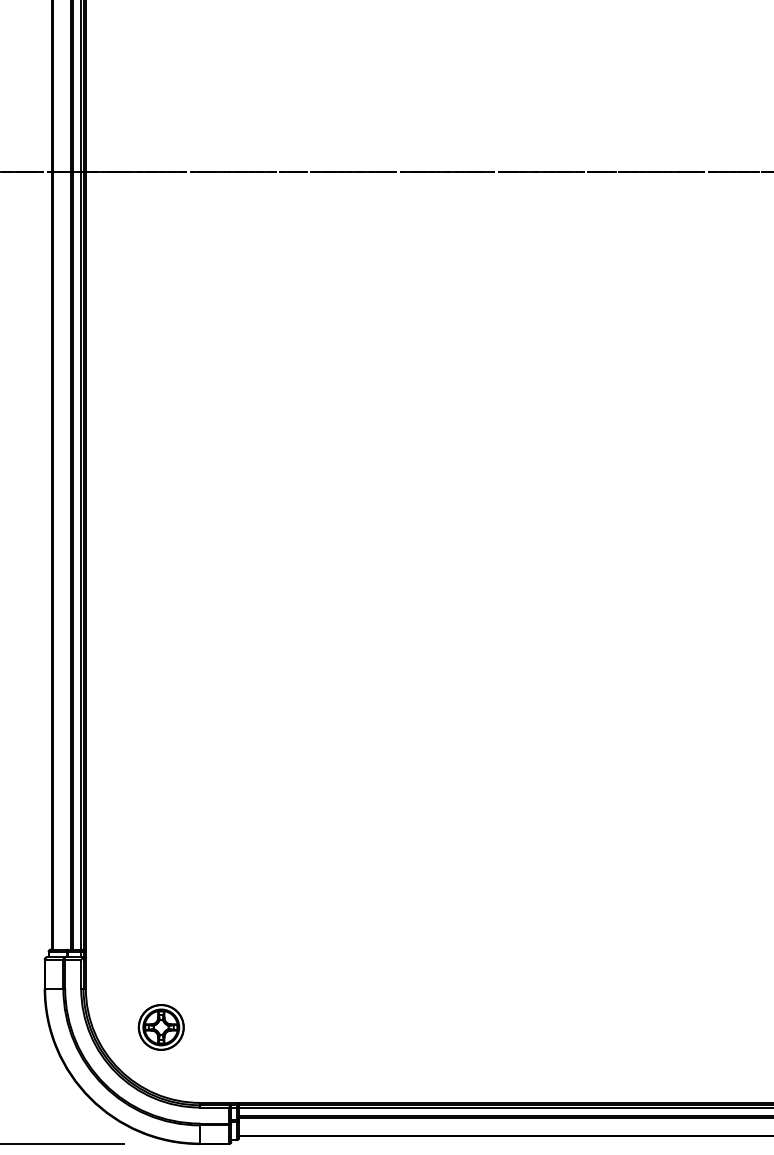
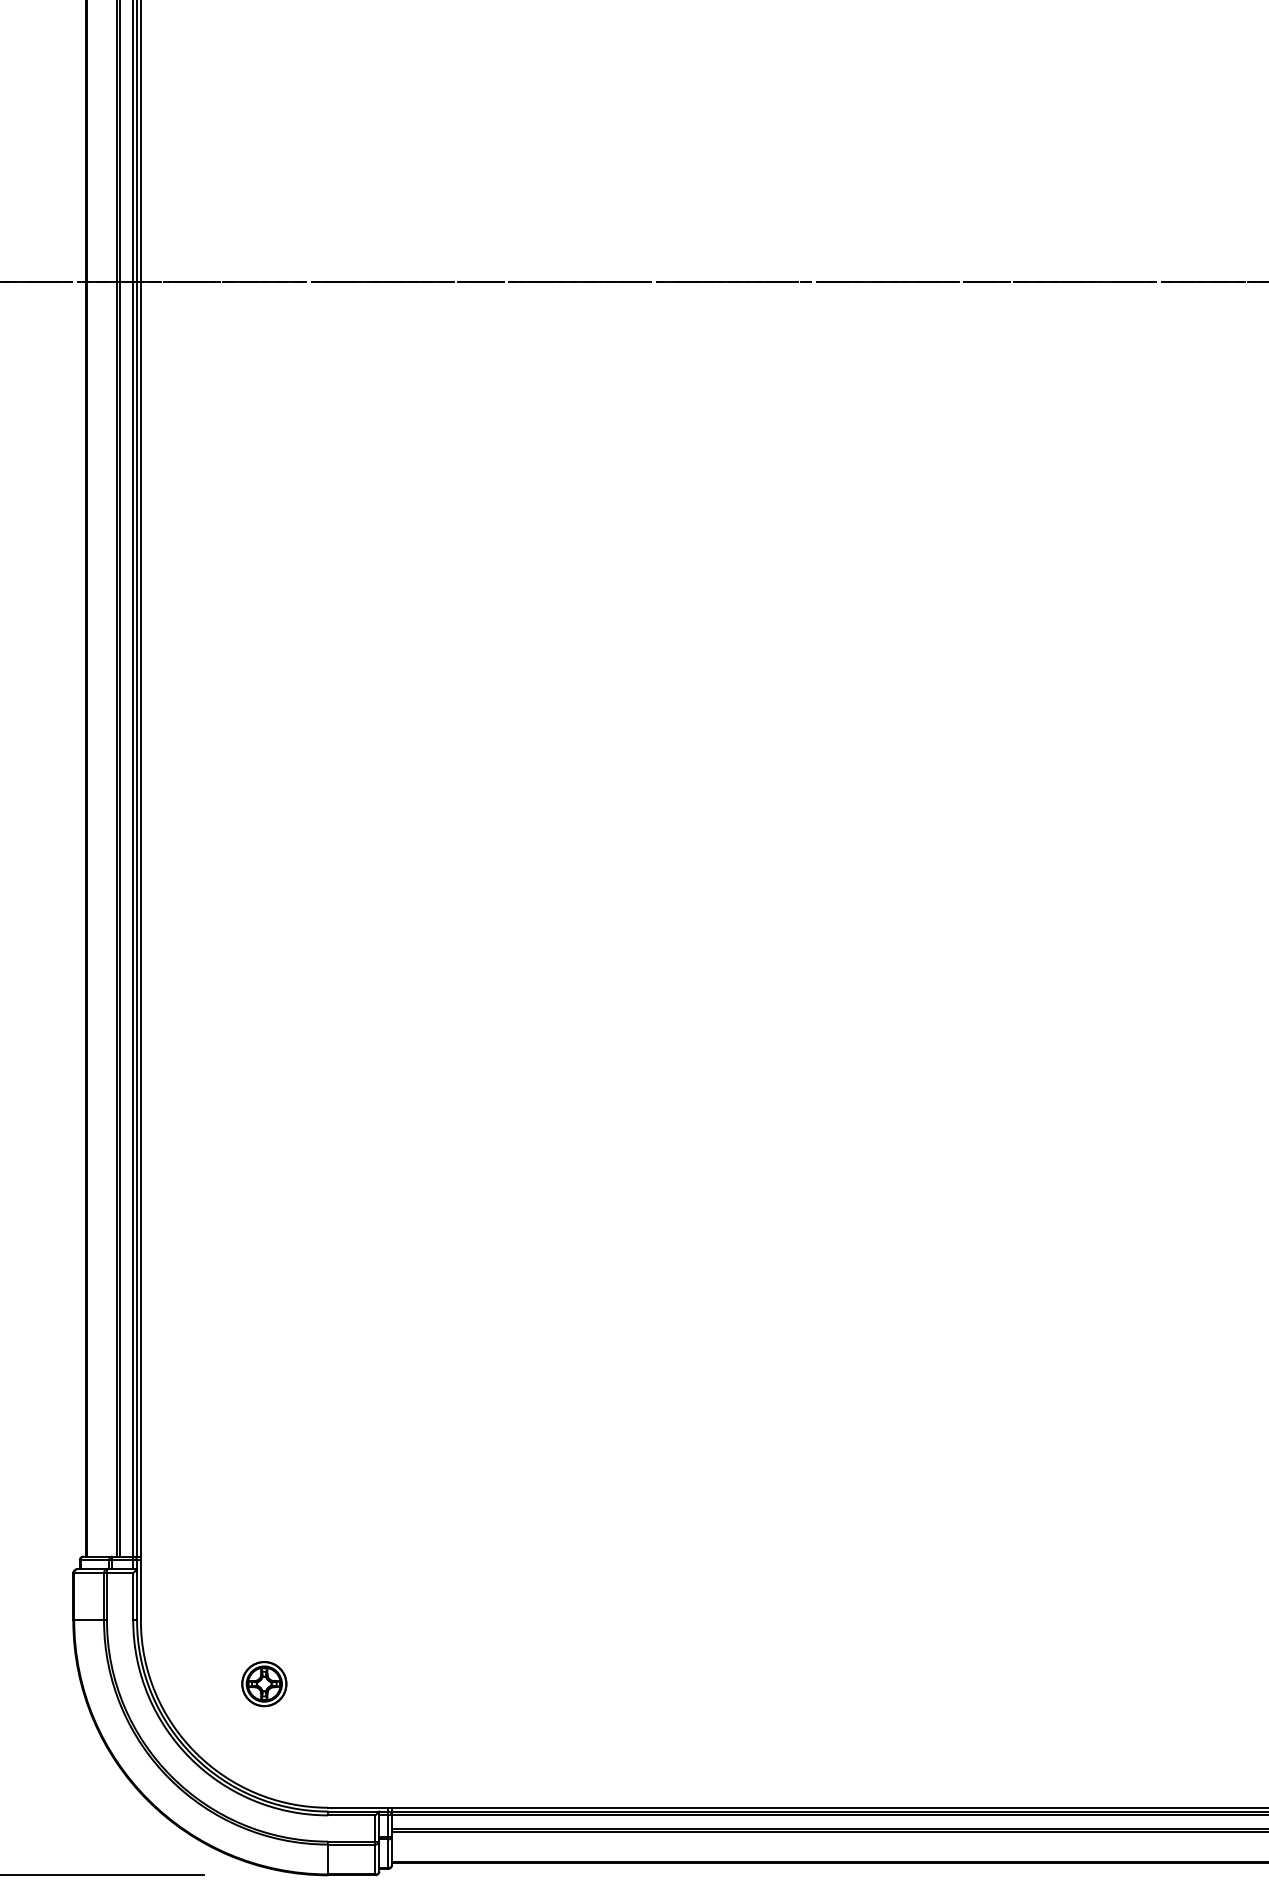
part: (160, 1027) -> (263, 1684), size x0.6

